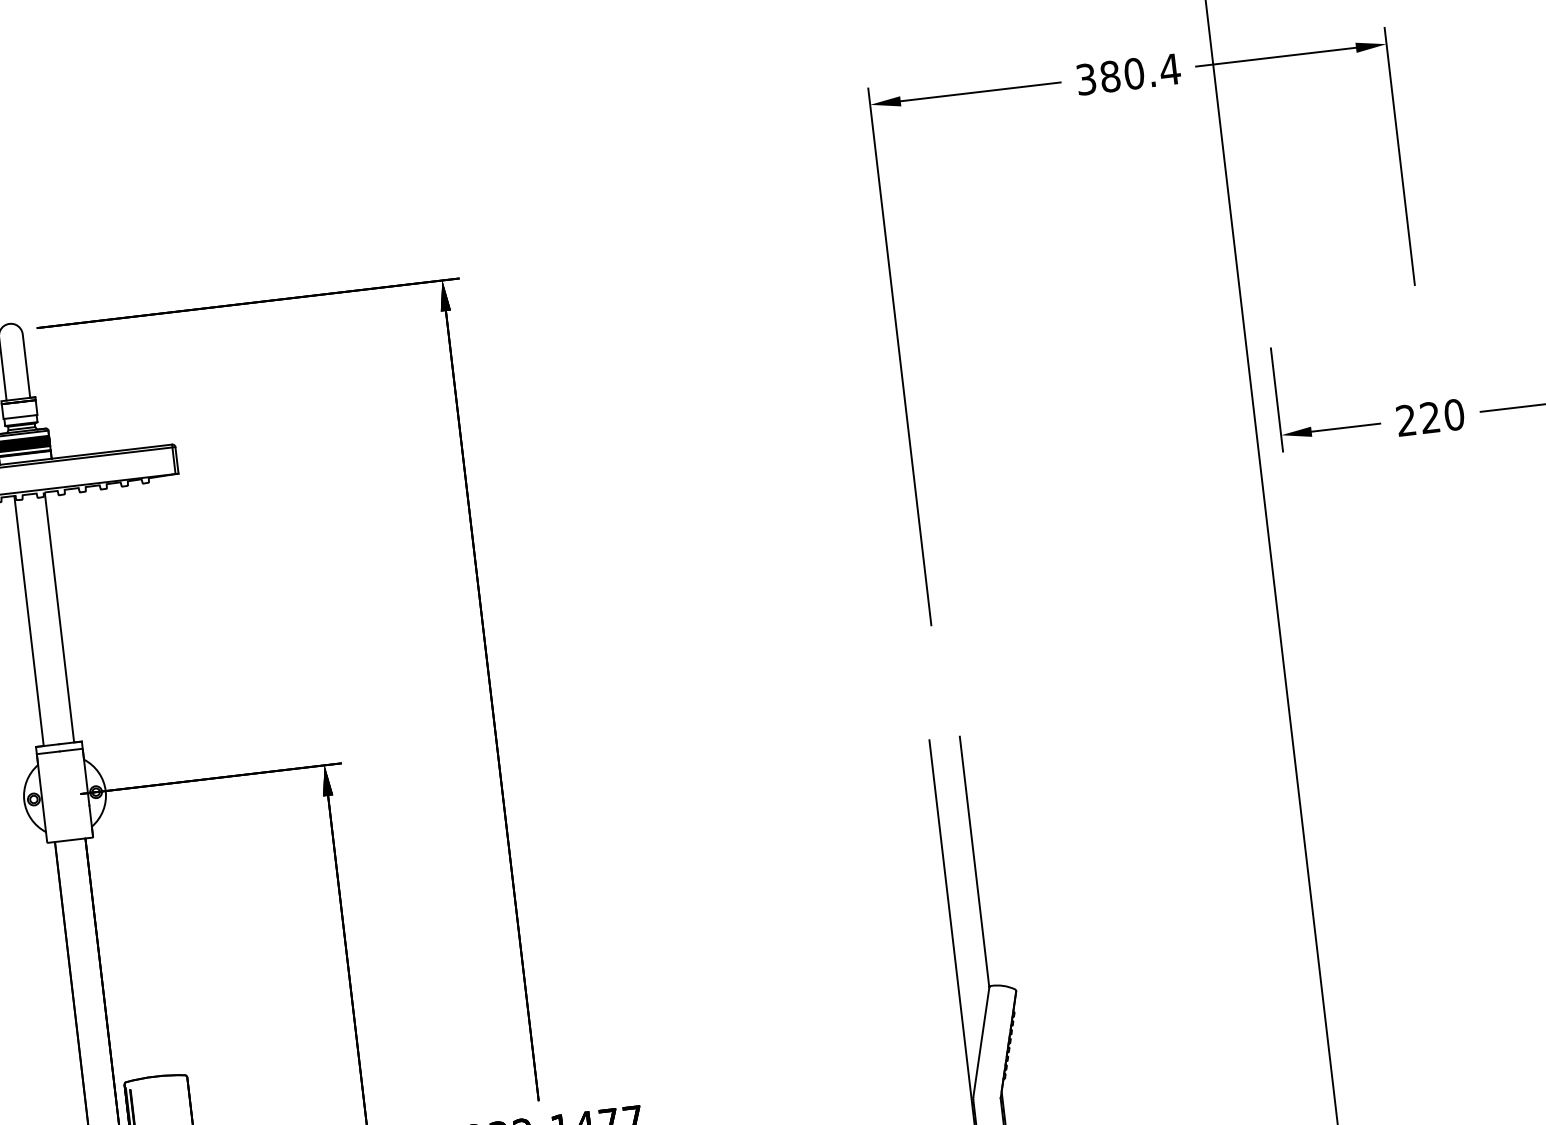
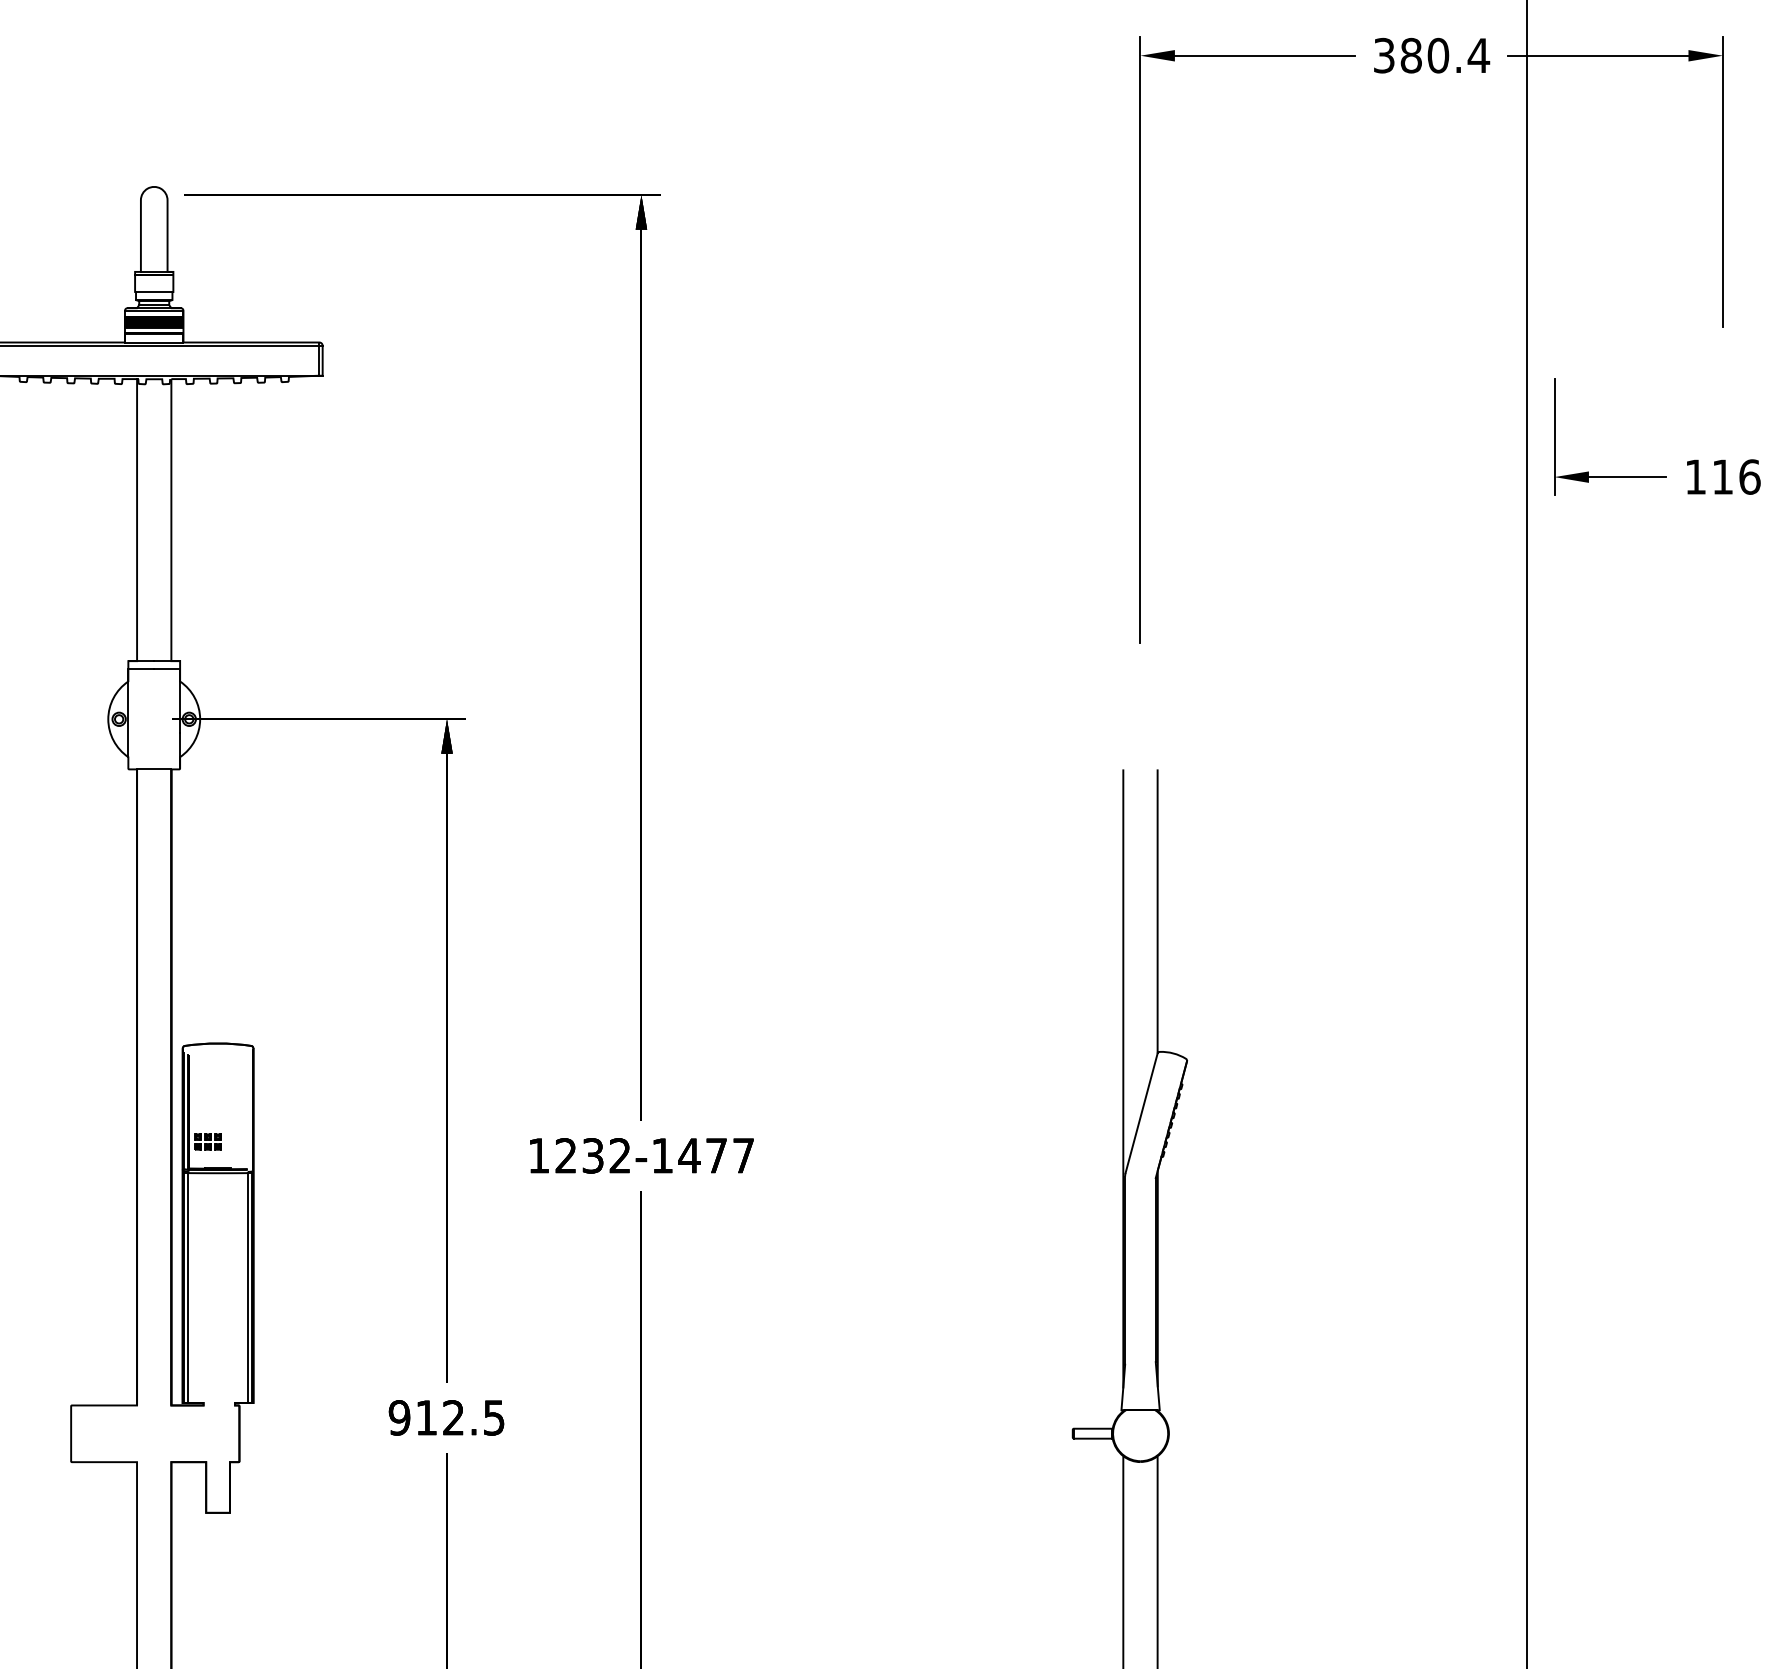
text: (1430, 417) -> (1722, 476), 220 -> 116

